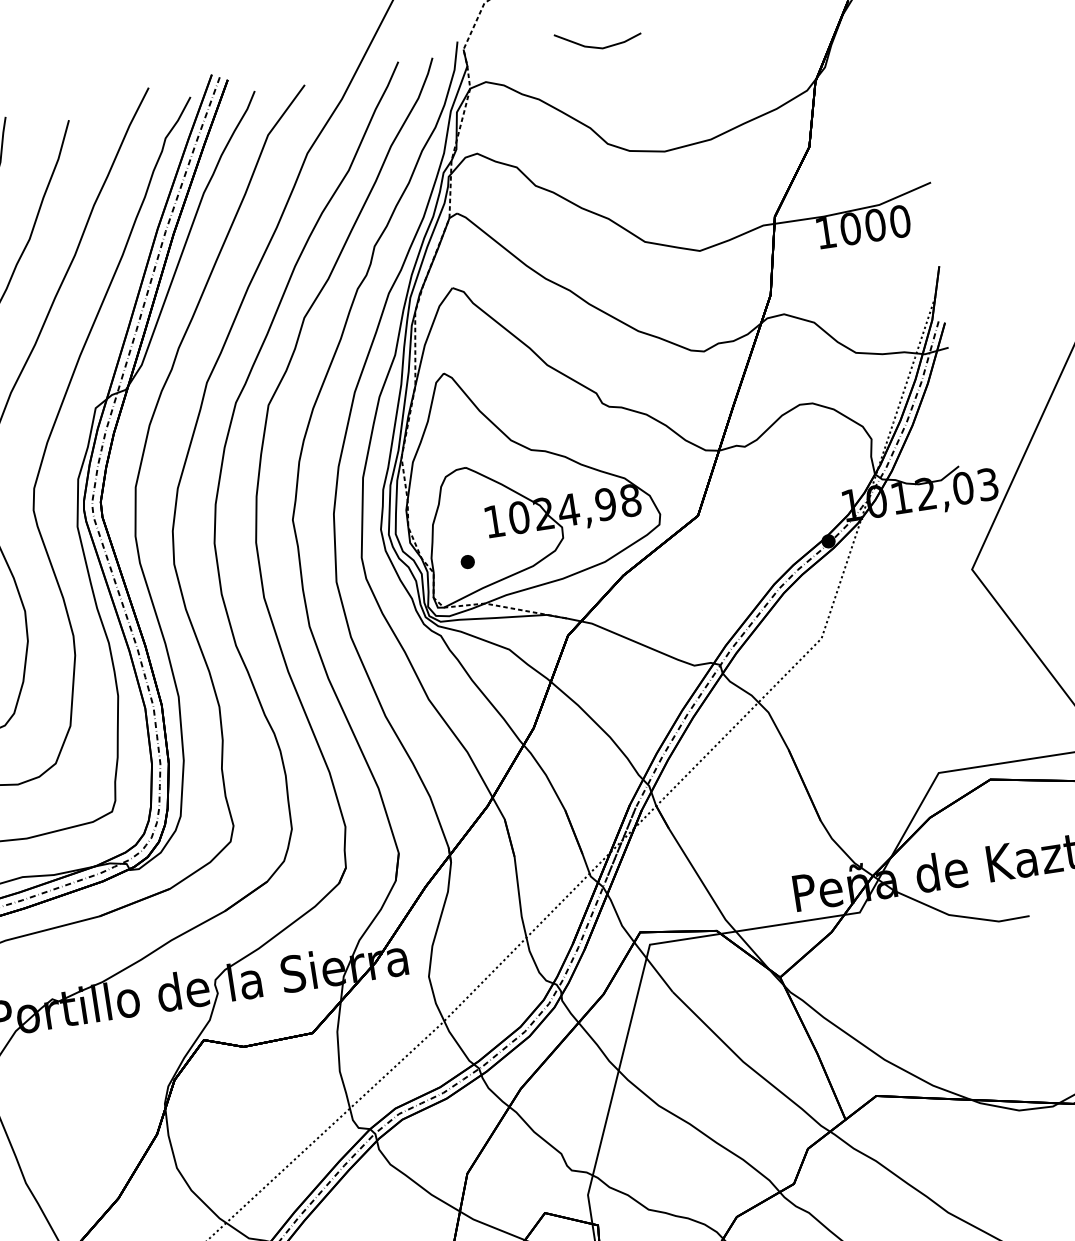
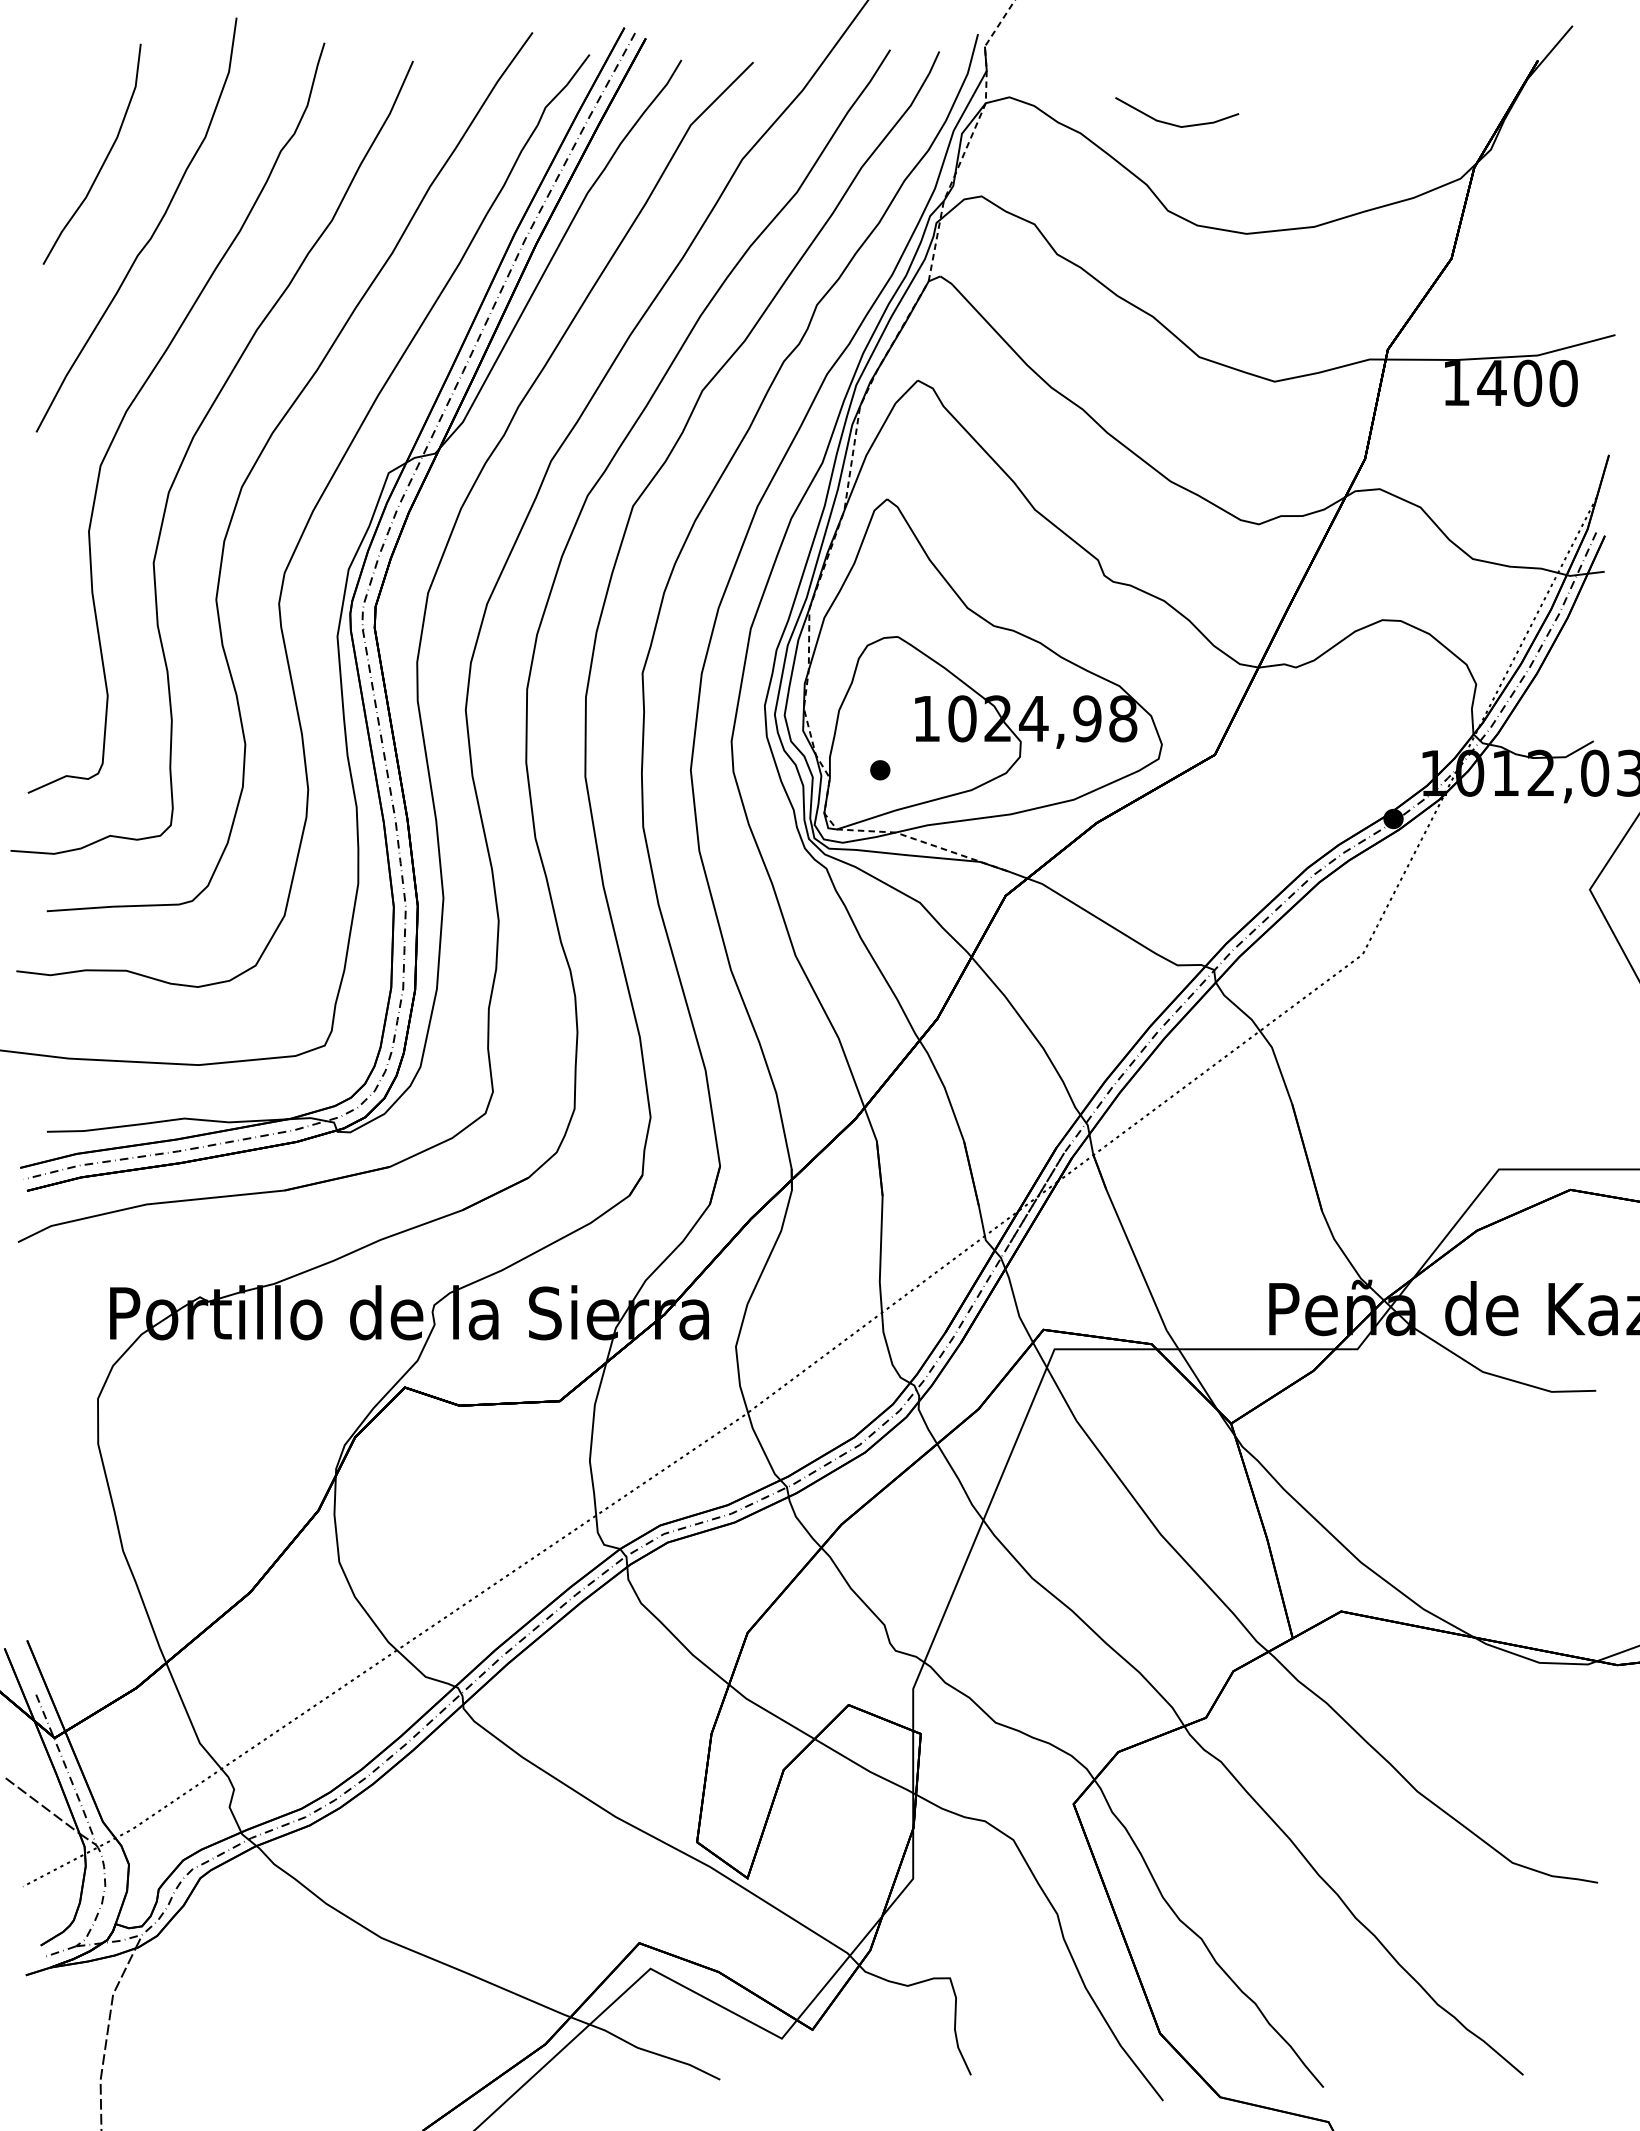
line: (599, 47) -> (1176, 124), moved
text: (850, 228) -> (1491, 382), 1000 -> 1400

